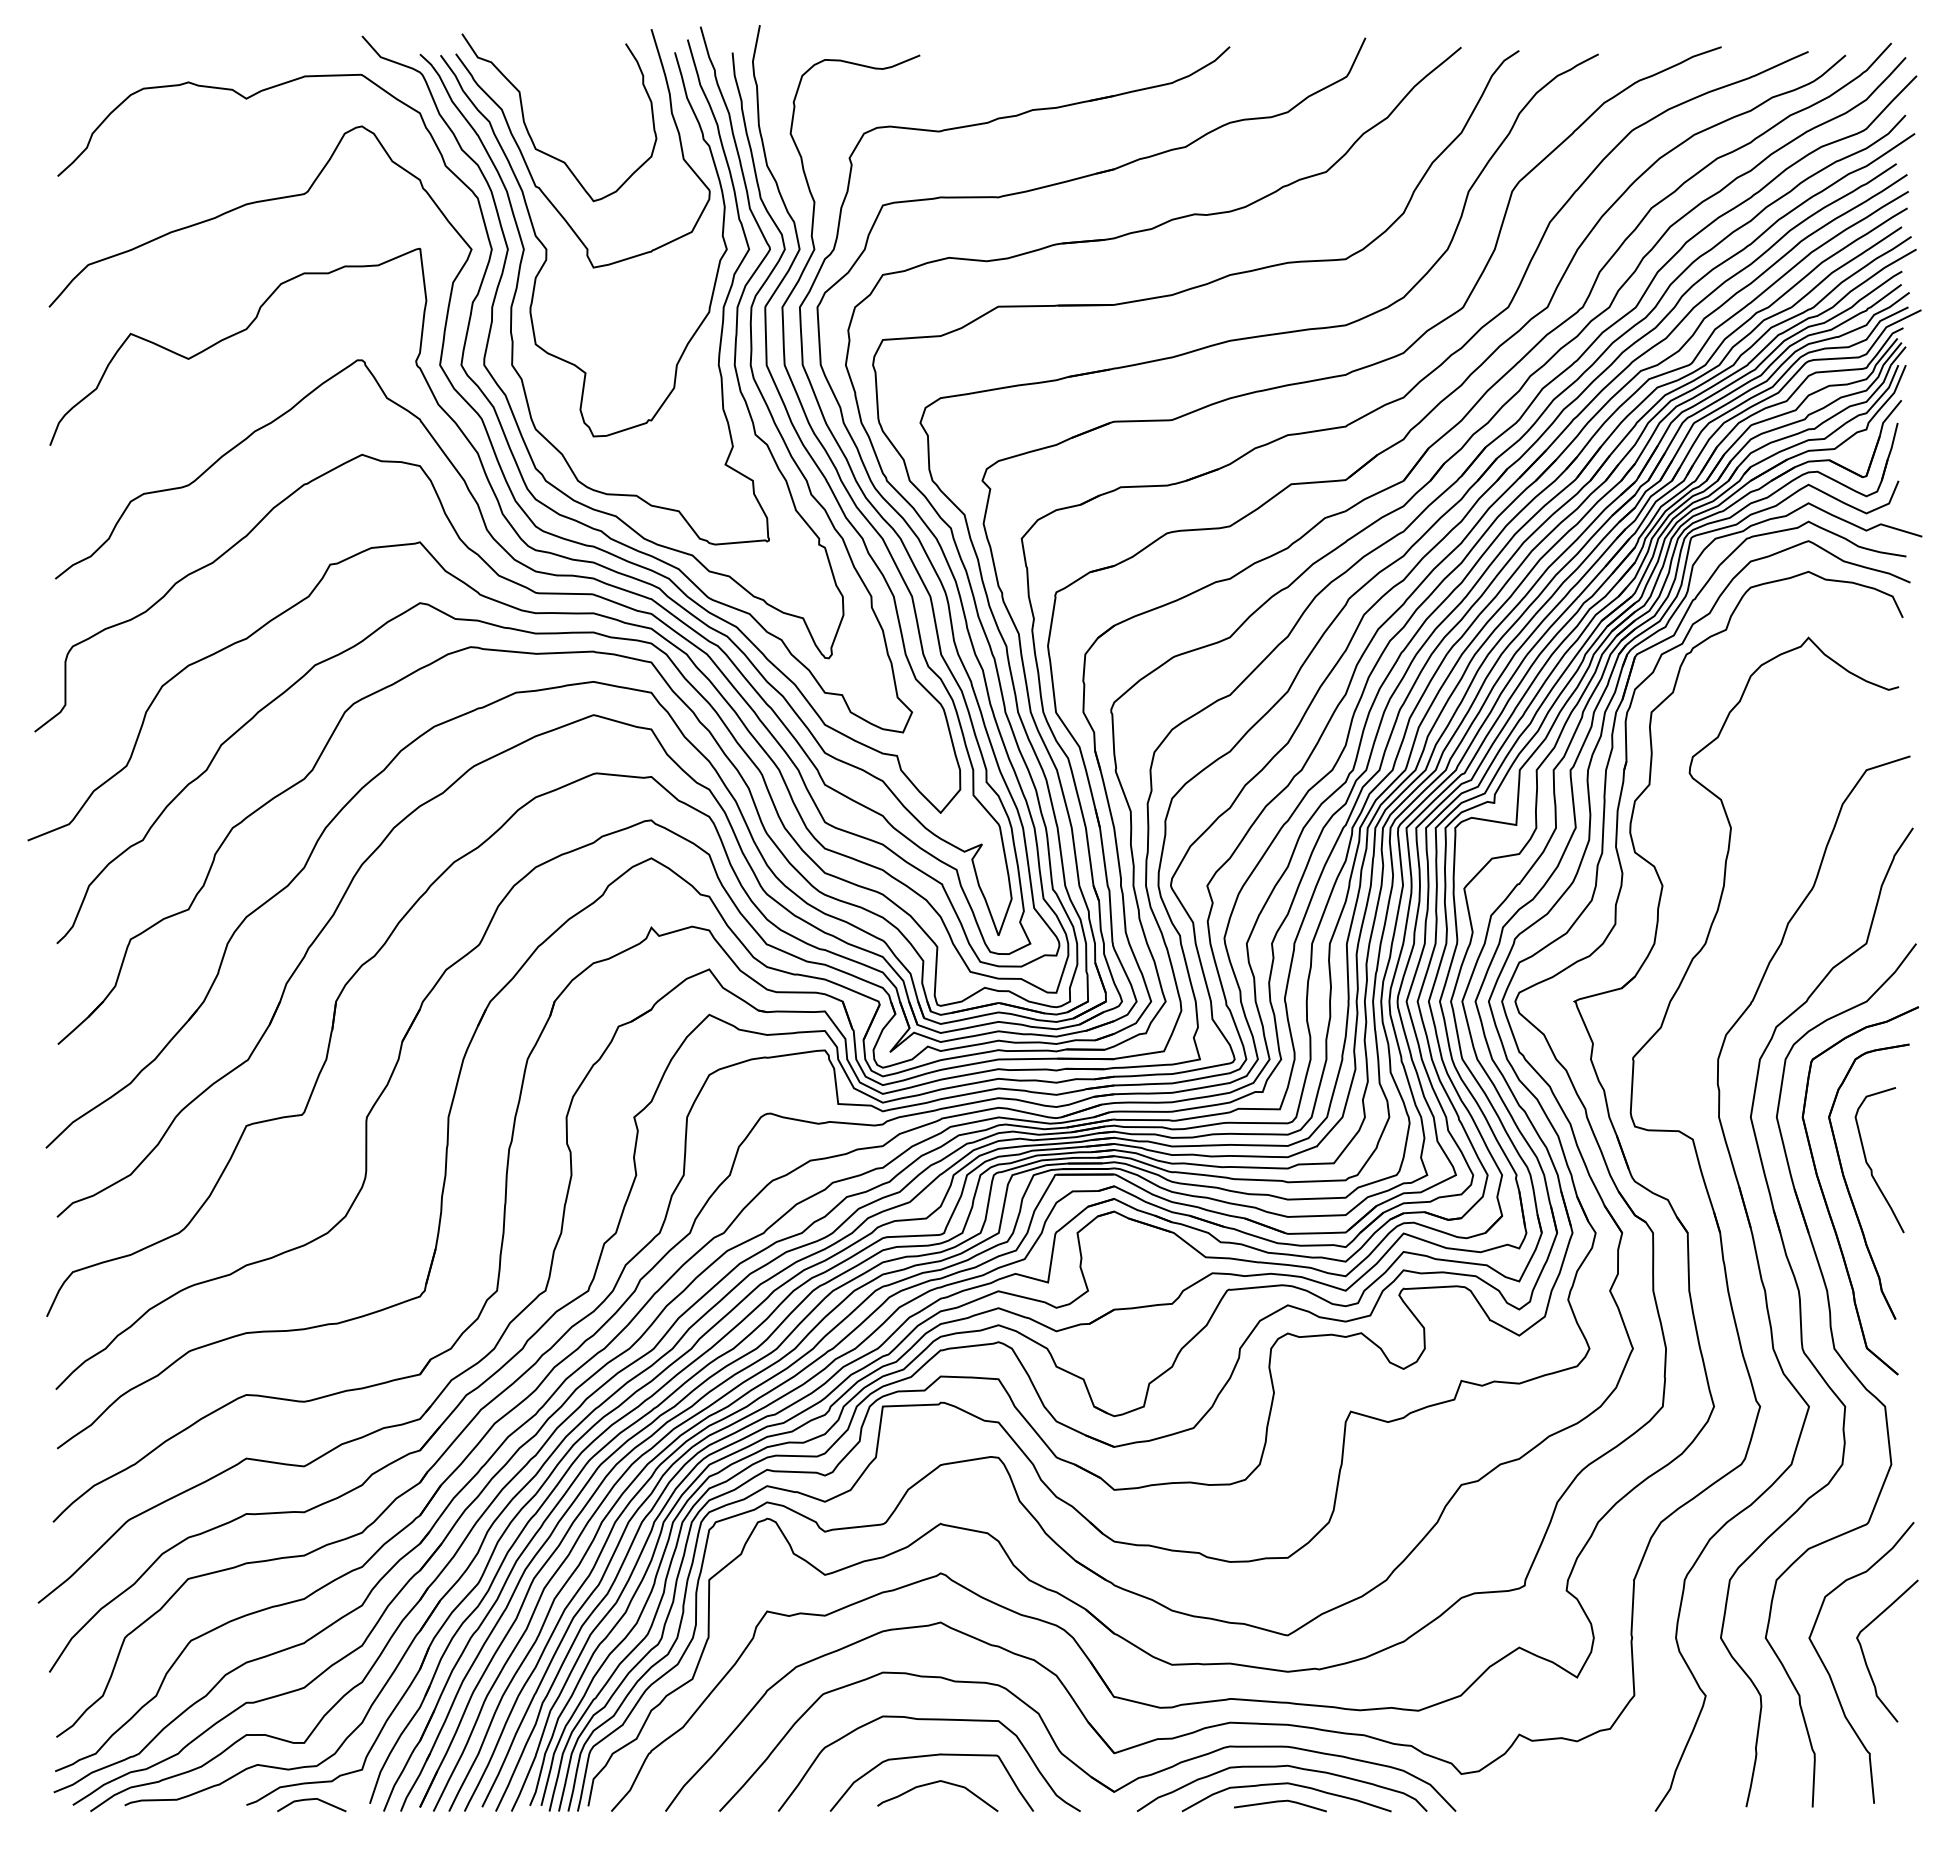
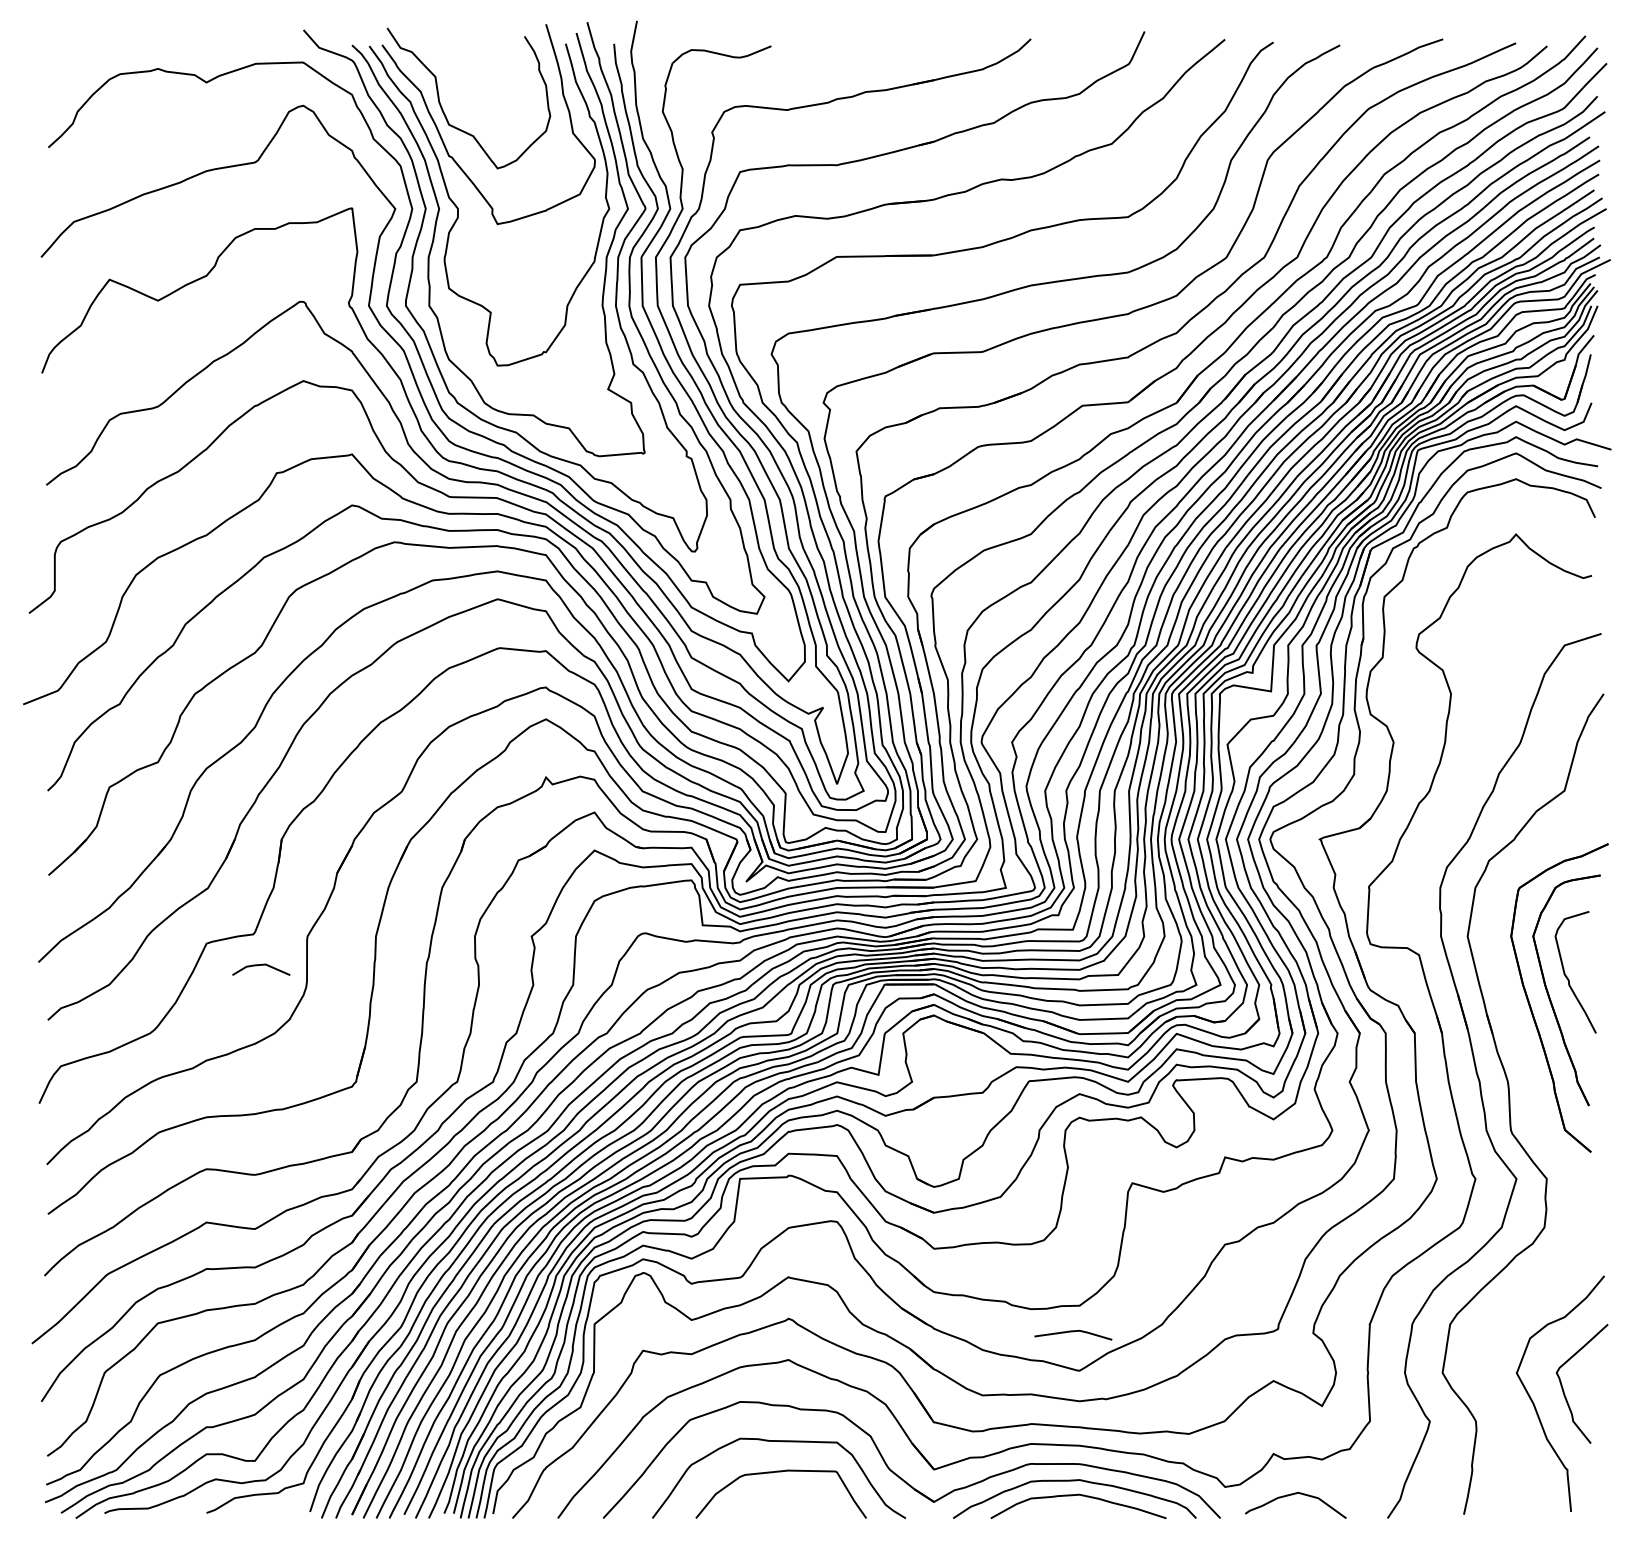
part: (1847, 1368) -> (1548, 1147), removed
curve: (935, 1783) -> (1293, 1494), moved
line: (311, 1800) -> (261, 965), moved
line: (1280, 1802) -> (1073, 1332), moved

